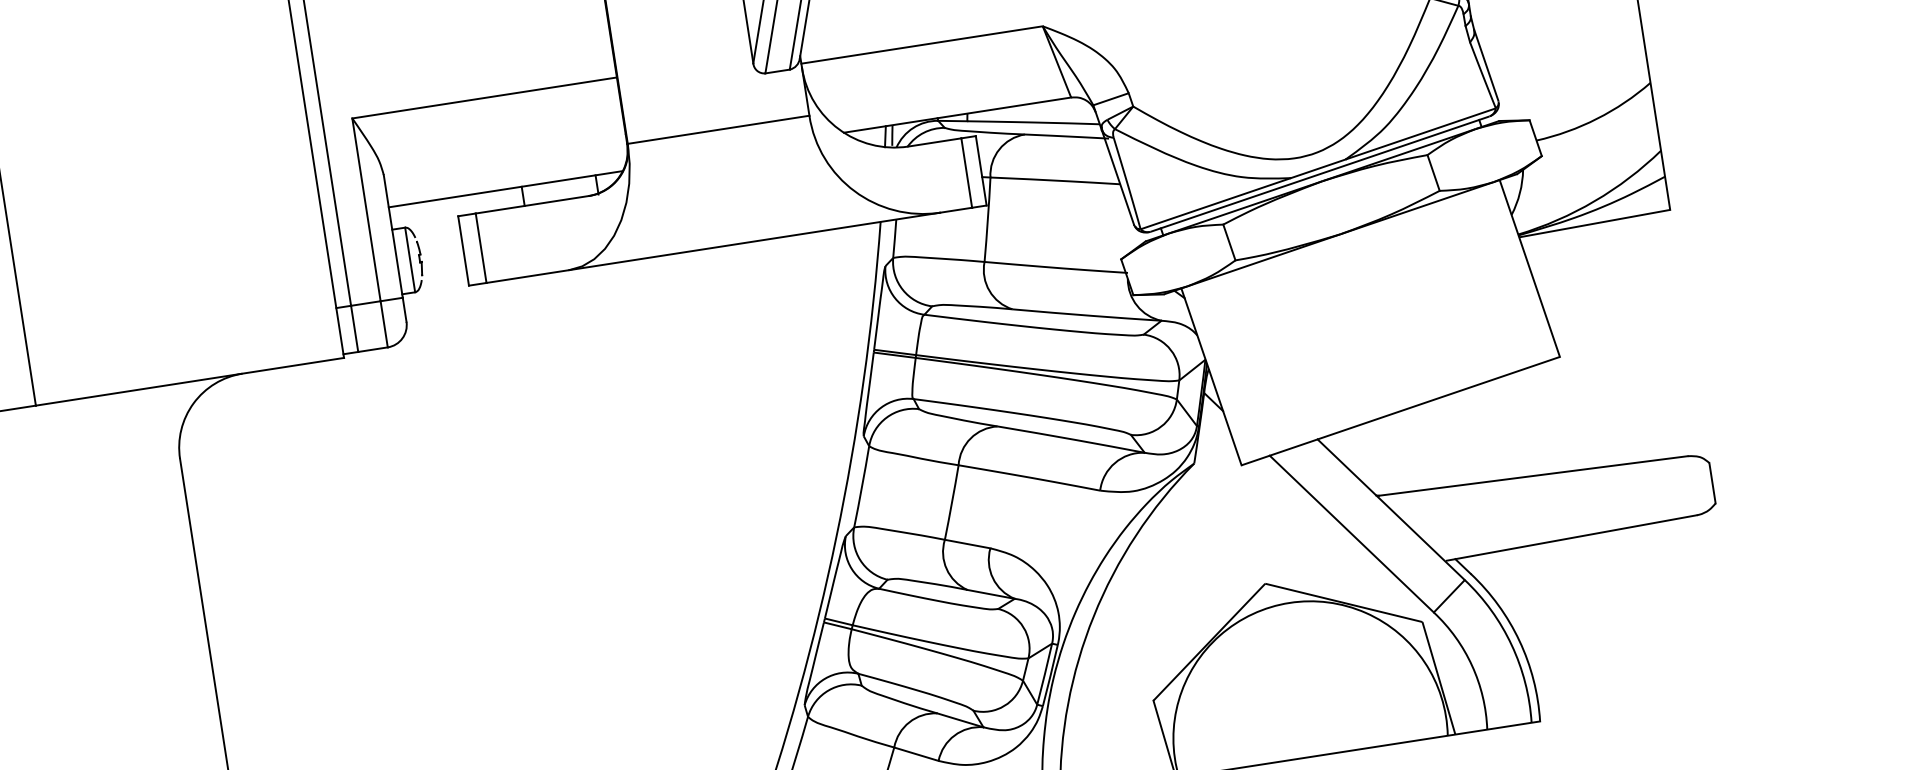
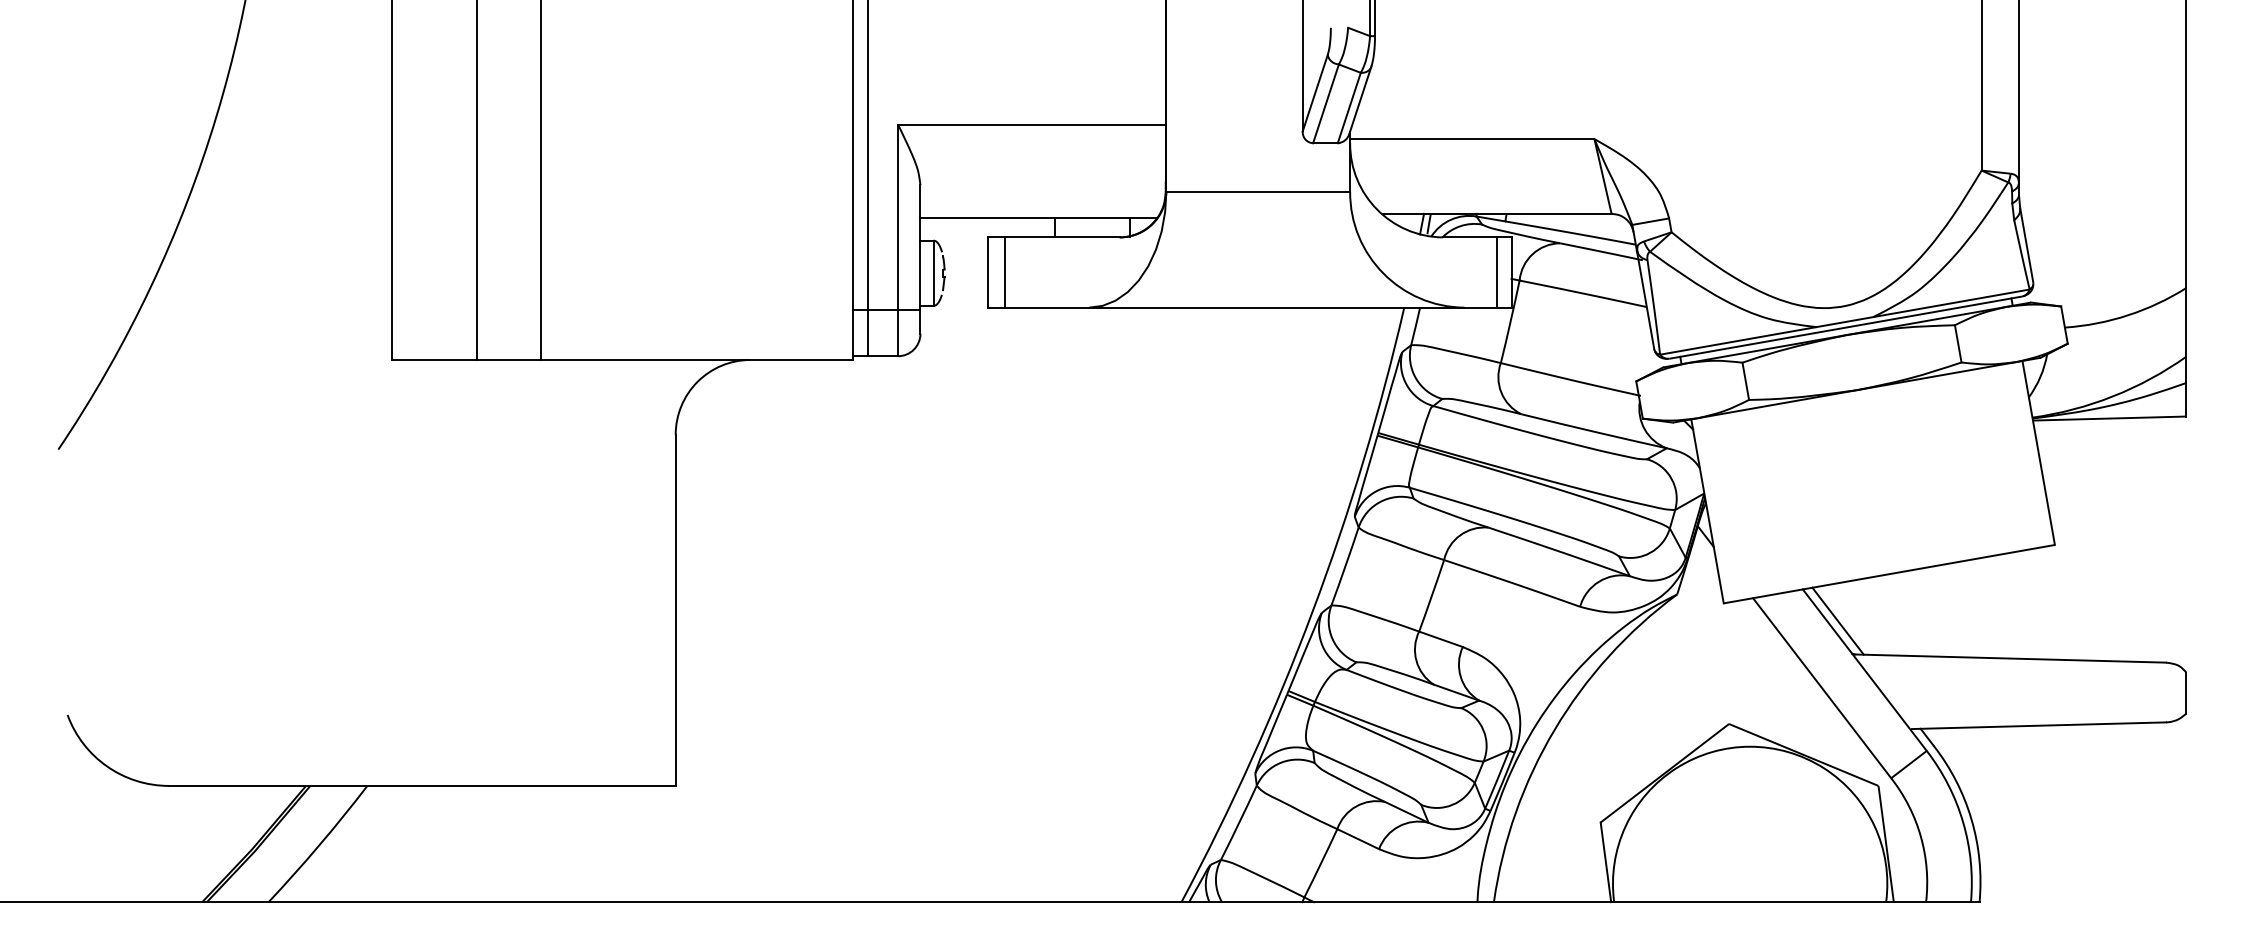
line: (1356, 464) -> (1837, 620), added

